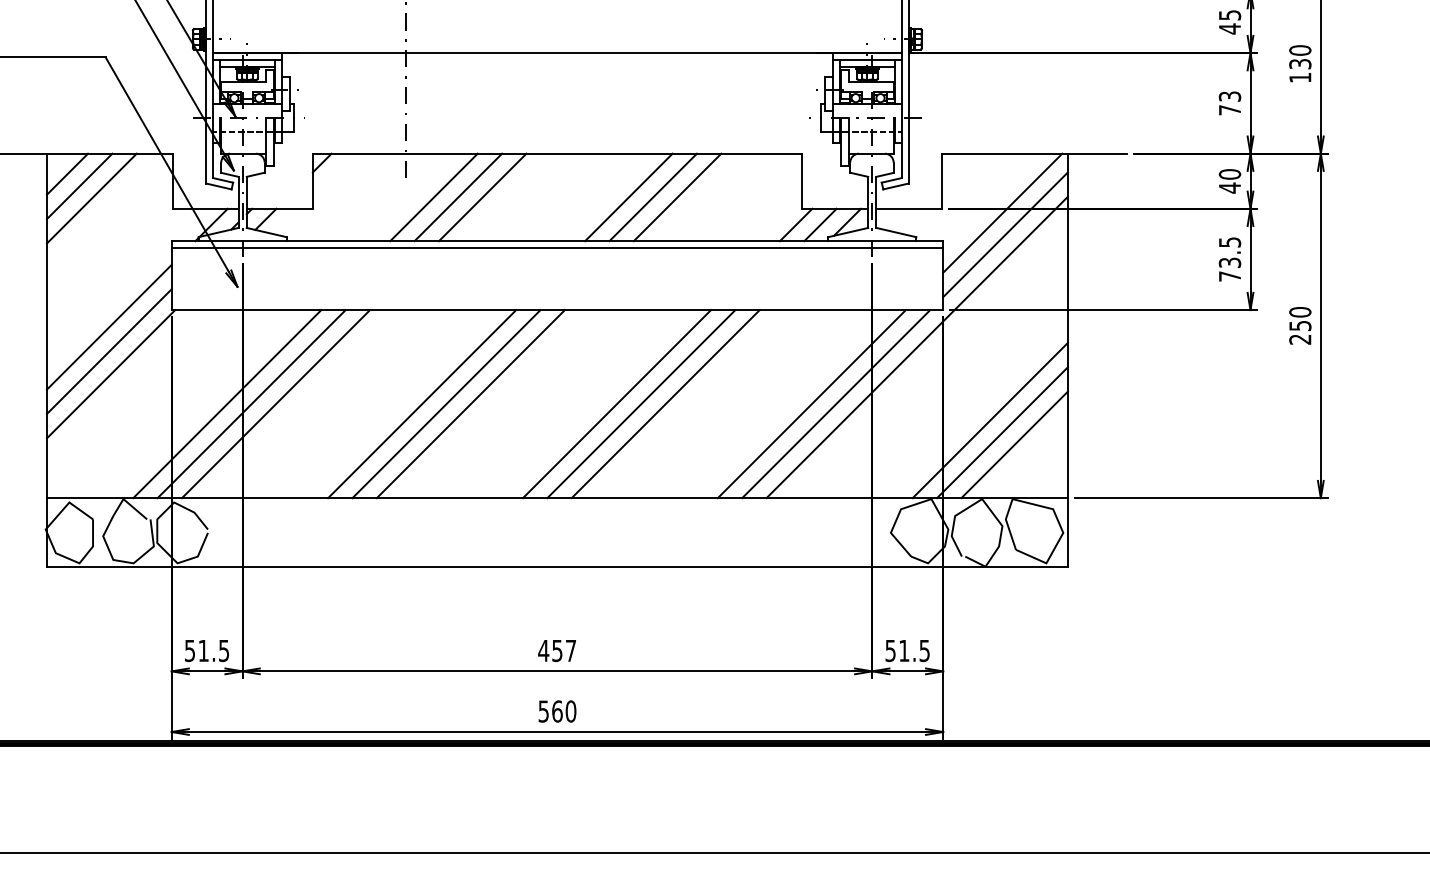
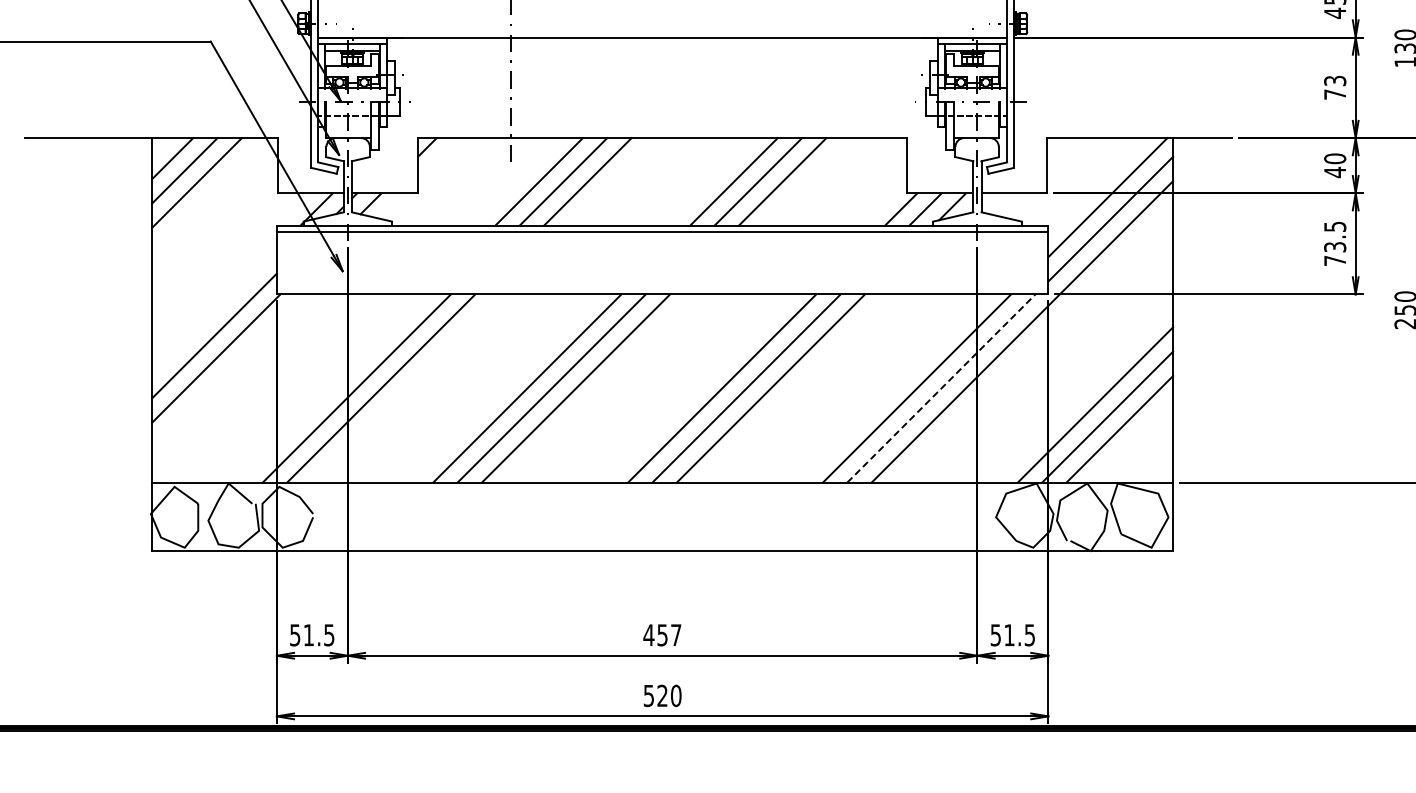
line: (108, 326) -> (213, 310), removed
line: (227, 404) -> (332, 388), removed
line: (836, 404) -> (941, 388), solid -> dashed
text: (557, 711) -> (662, 695), 560 -> 520

